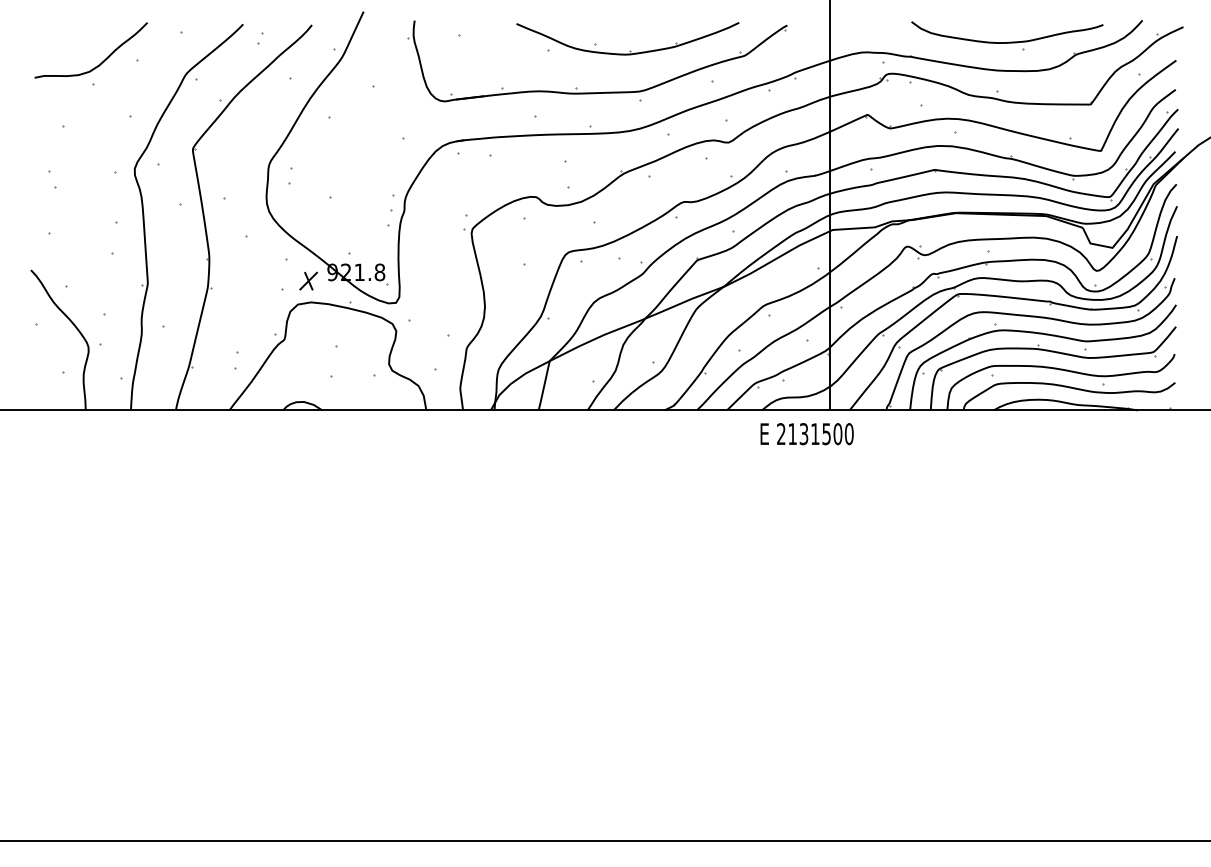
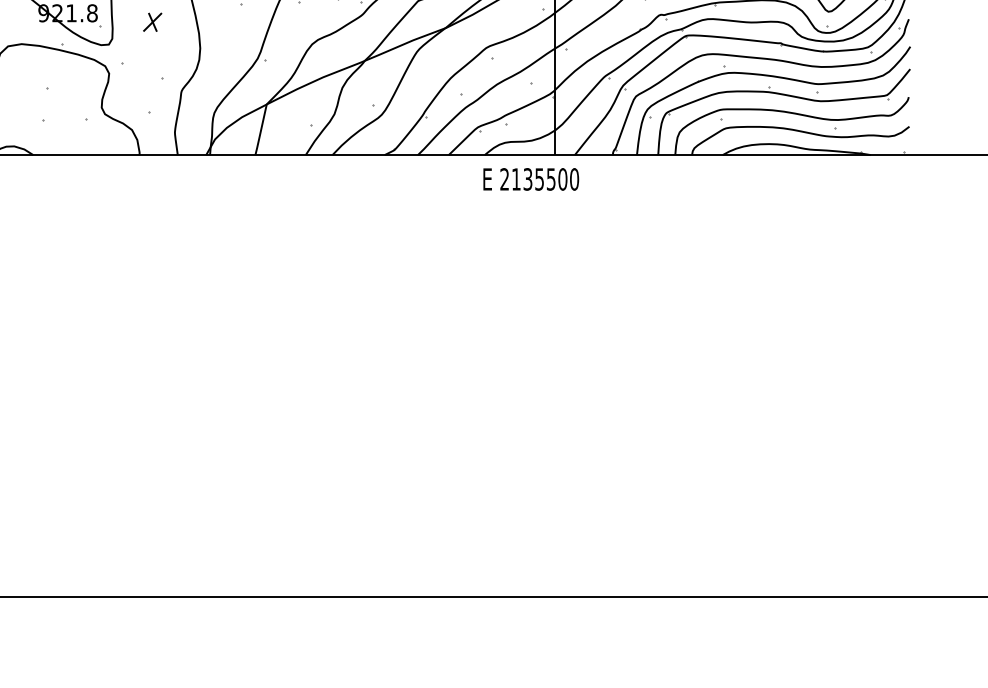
part: (308, 280) -> (152, 21), moved
text: (815, 434) -> (539, 179), 2131500 -> 2135500

